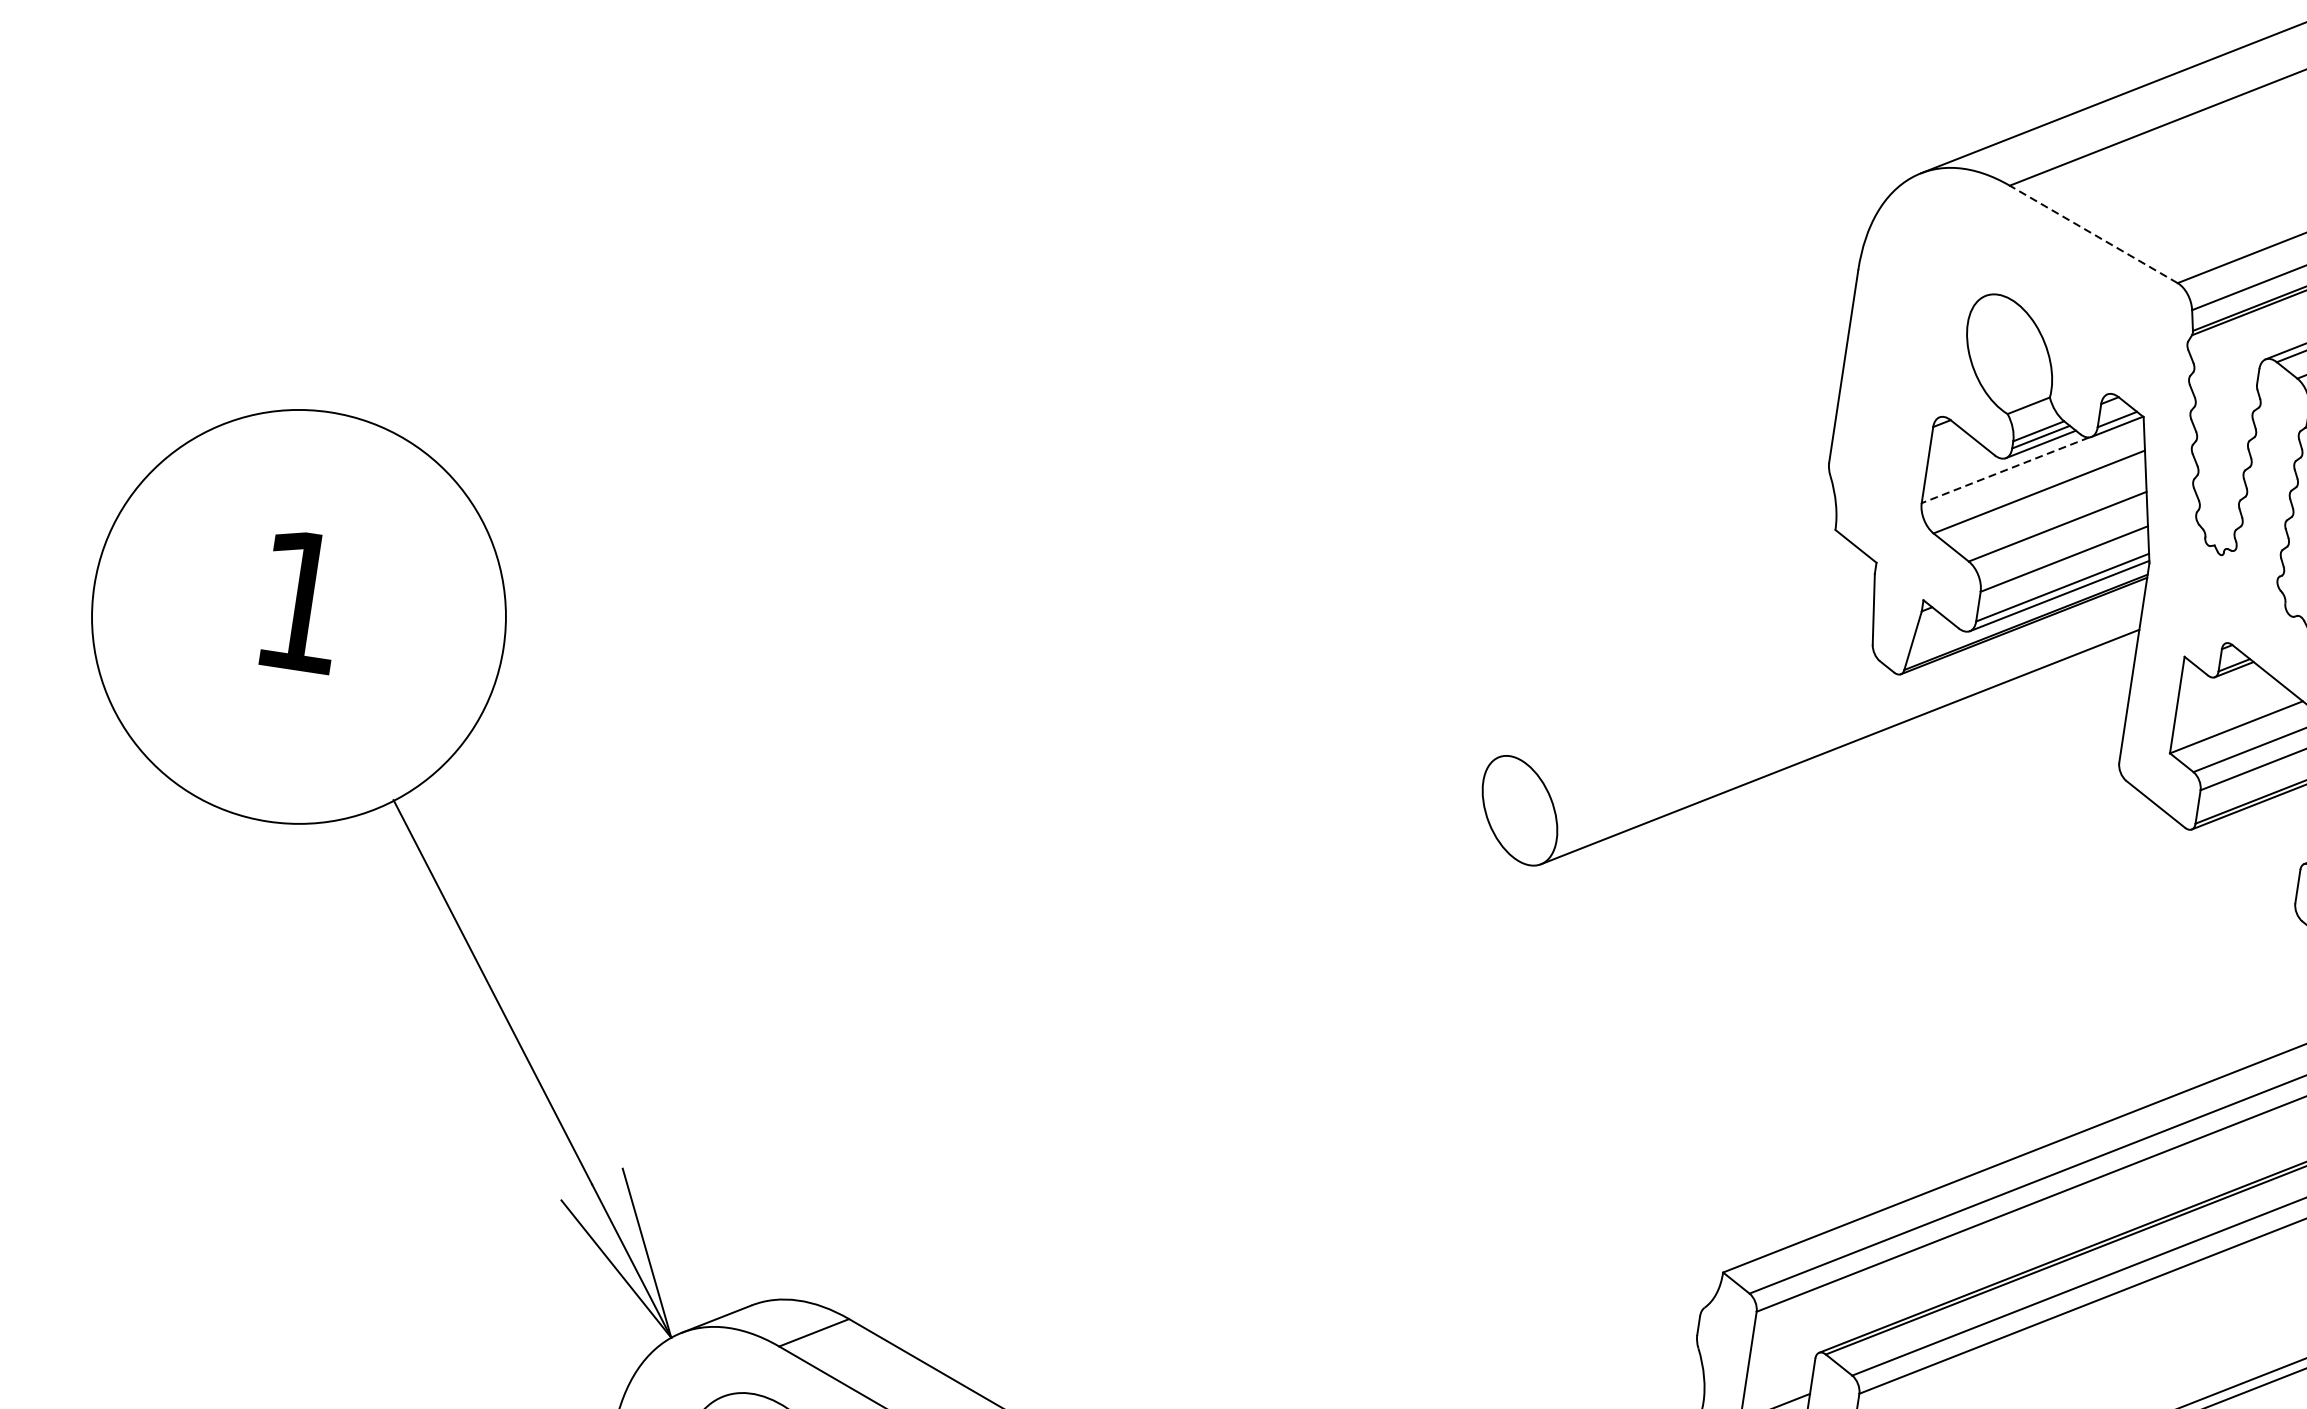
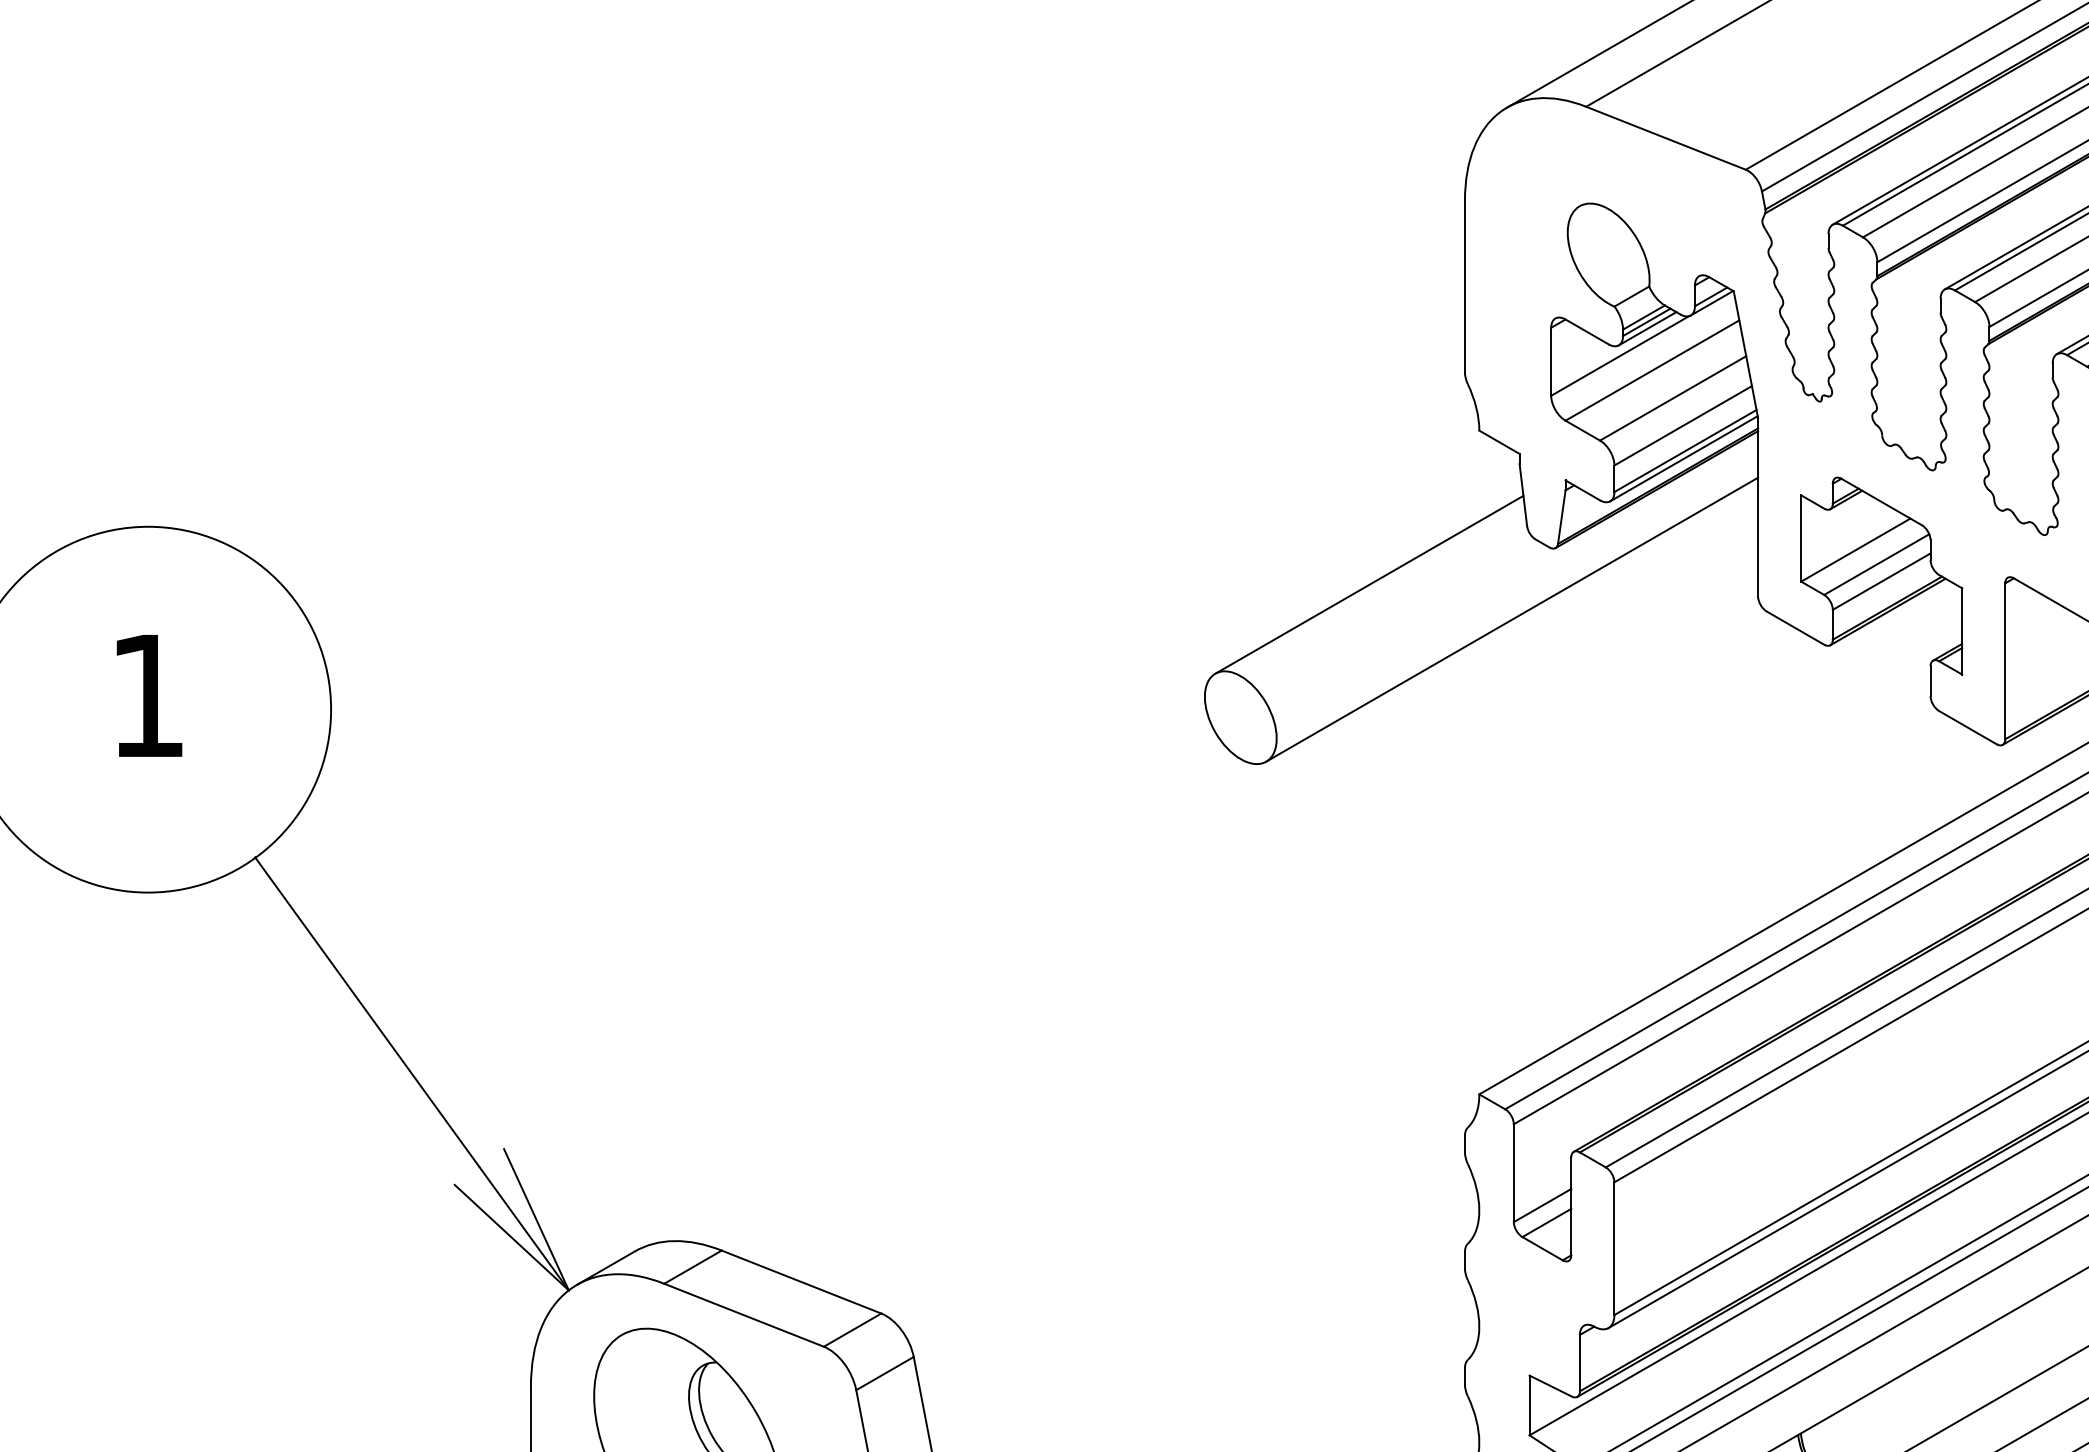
line: (2093, 234) -> (1665, 138), dashed -> solid
line: (2005, 470) -> (1620, 356), dashed -> solid
line: (1686, 683) -> (1369, 584), added

